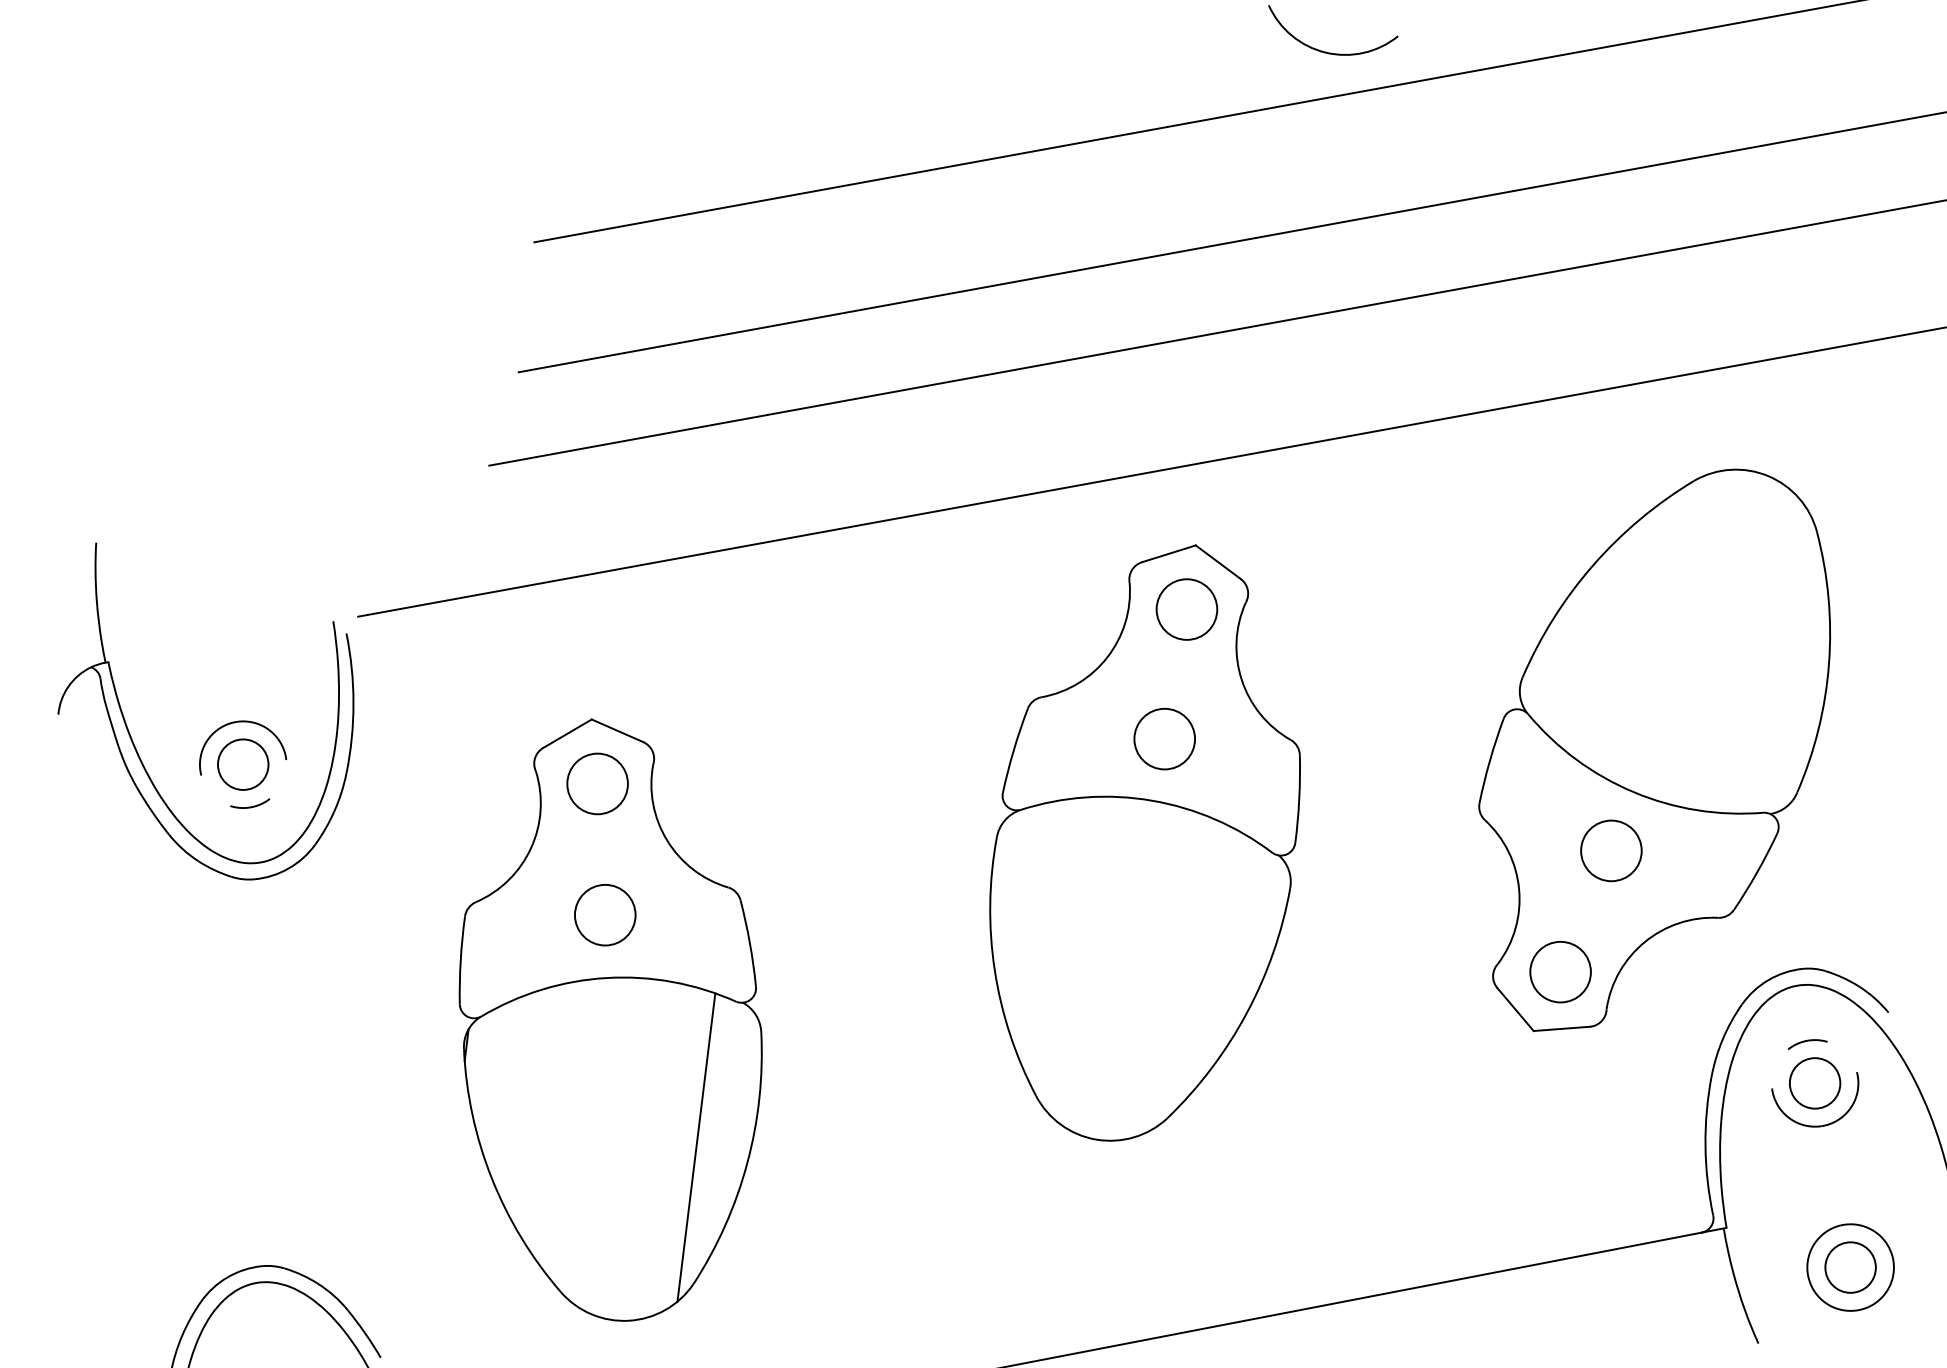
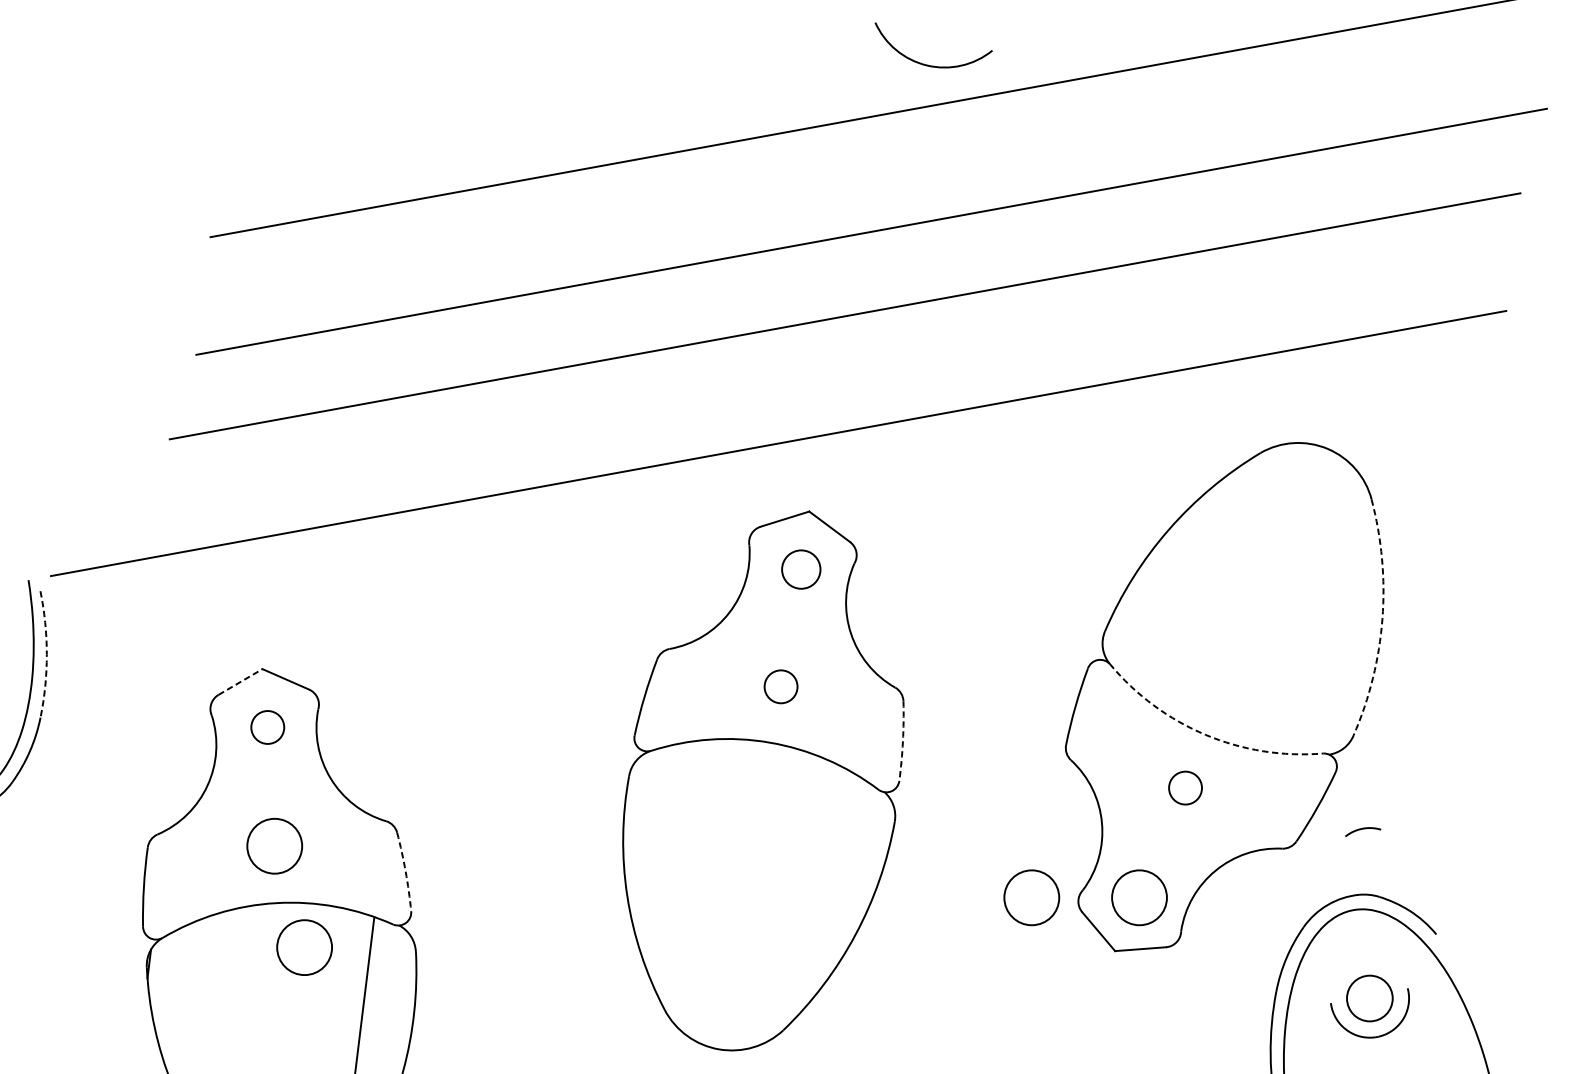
circle: (1186, 609) -> (800, 569), size x0.7
arc: (1829, 663) -> (1382, 618), solid -> dashed
arc: (353, 703) -> (46, 654), solid -> dashed
line: (567, 733) -> (240, 681), solid -> dashed
circle: (1164, 738) -> (780, 686), size x0.6
circle: (597, 783) -> (267, 727), size x0.6
arc: (1633, 792) -> (1205, 735), solid -> dashed
arc: (1299, 799) -> (903, 741), solid -> dashed
circle: (1611, 850) -> (1185, 787), size x0.6
arc: (749, 943) -> (405, 871), solid -> dashed
circle: (1441, 972) -> (1031, 898), added
circle: (638, 1027) -> (304, 947), added
curve: (1805, 1042) -> (1361, 830), moved

